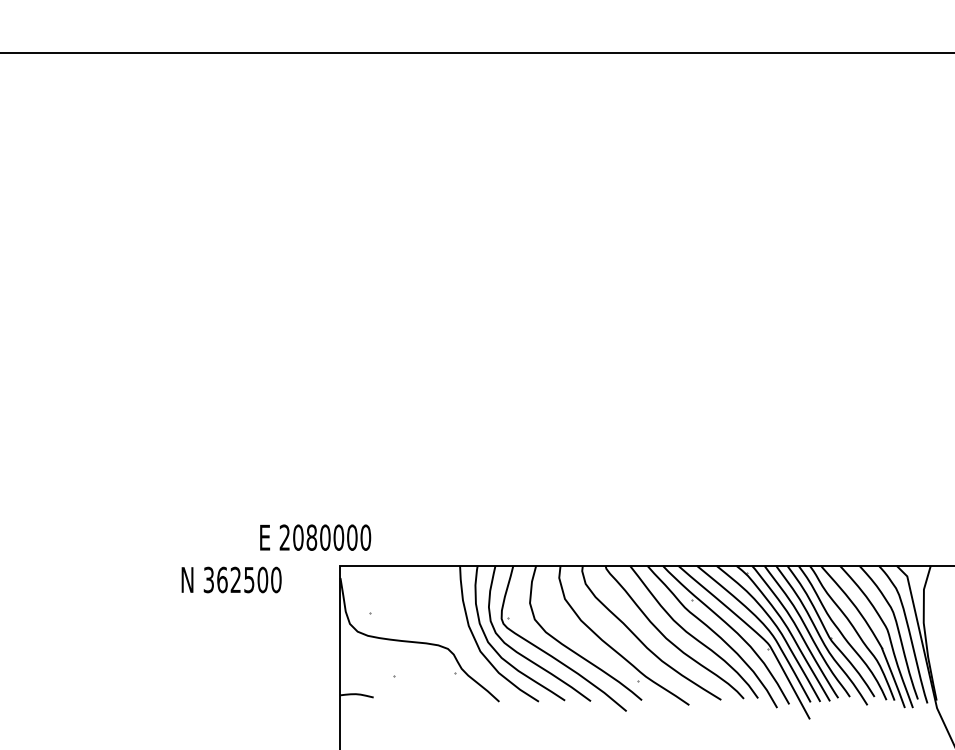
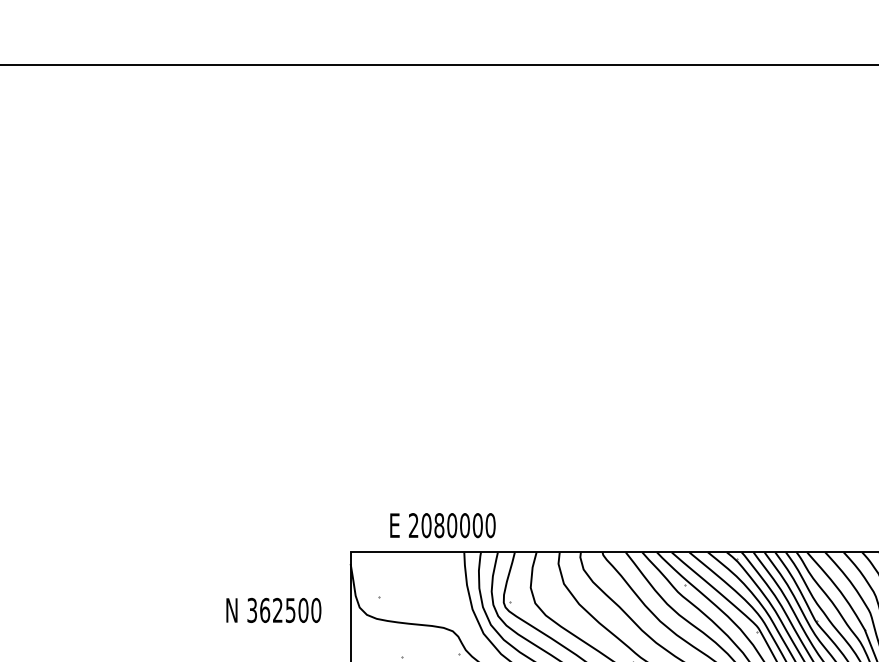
text: (315, 537) -> (442, 525), moved
text: (231, 579) -> (273, 609), moved

